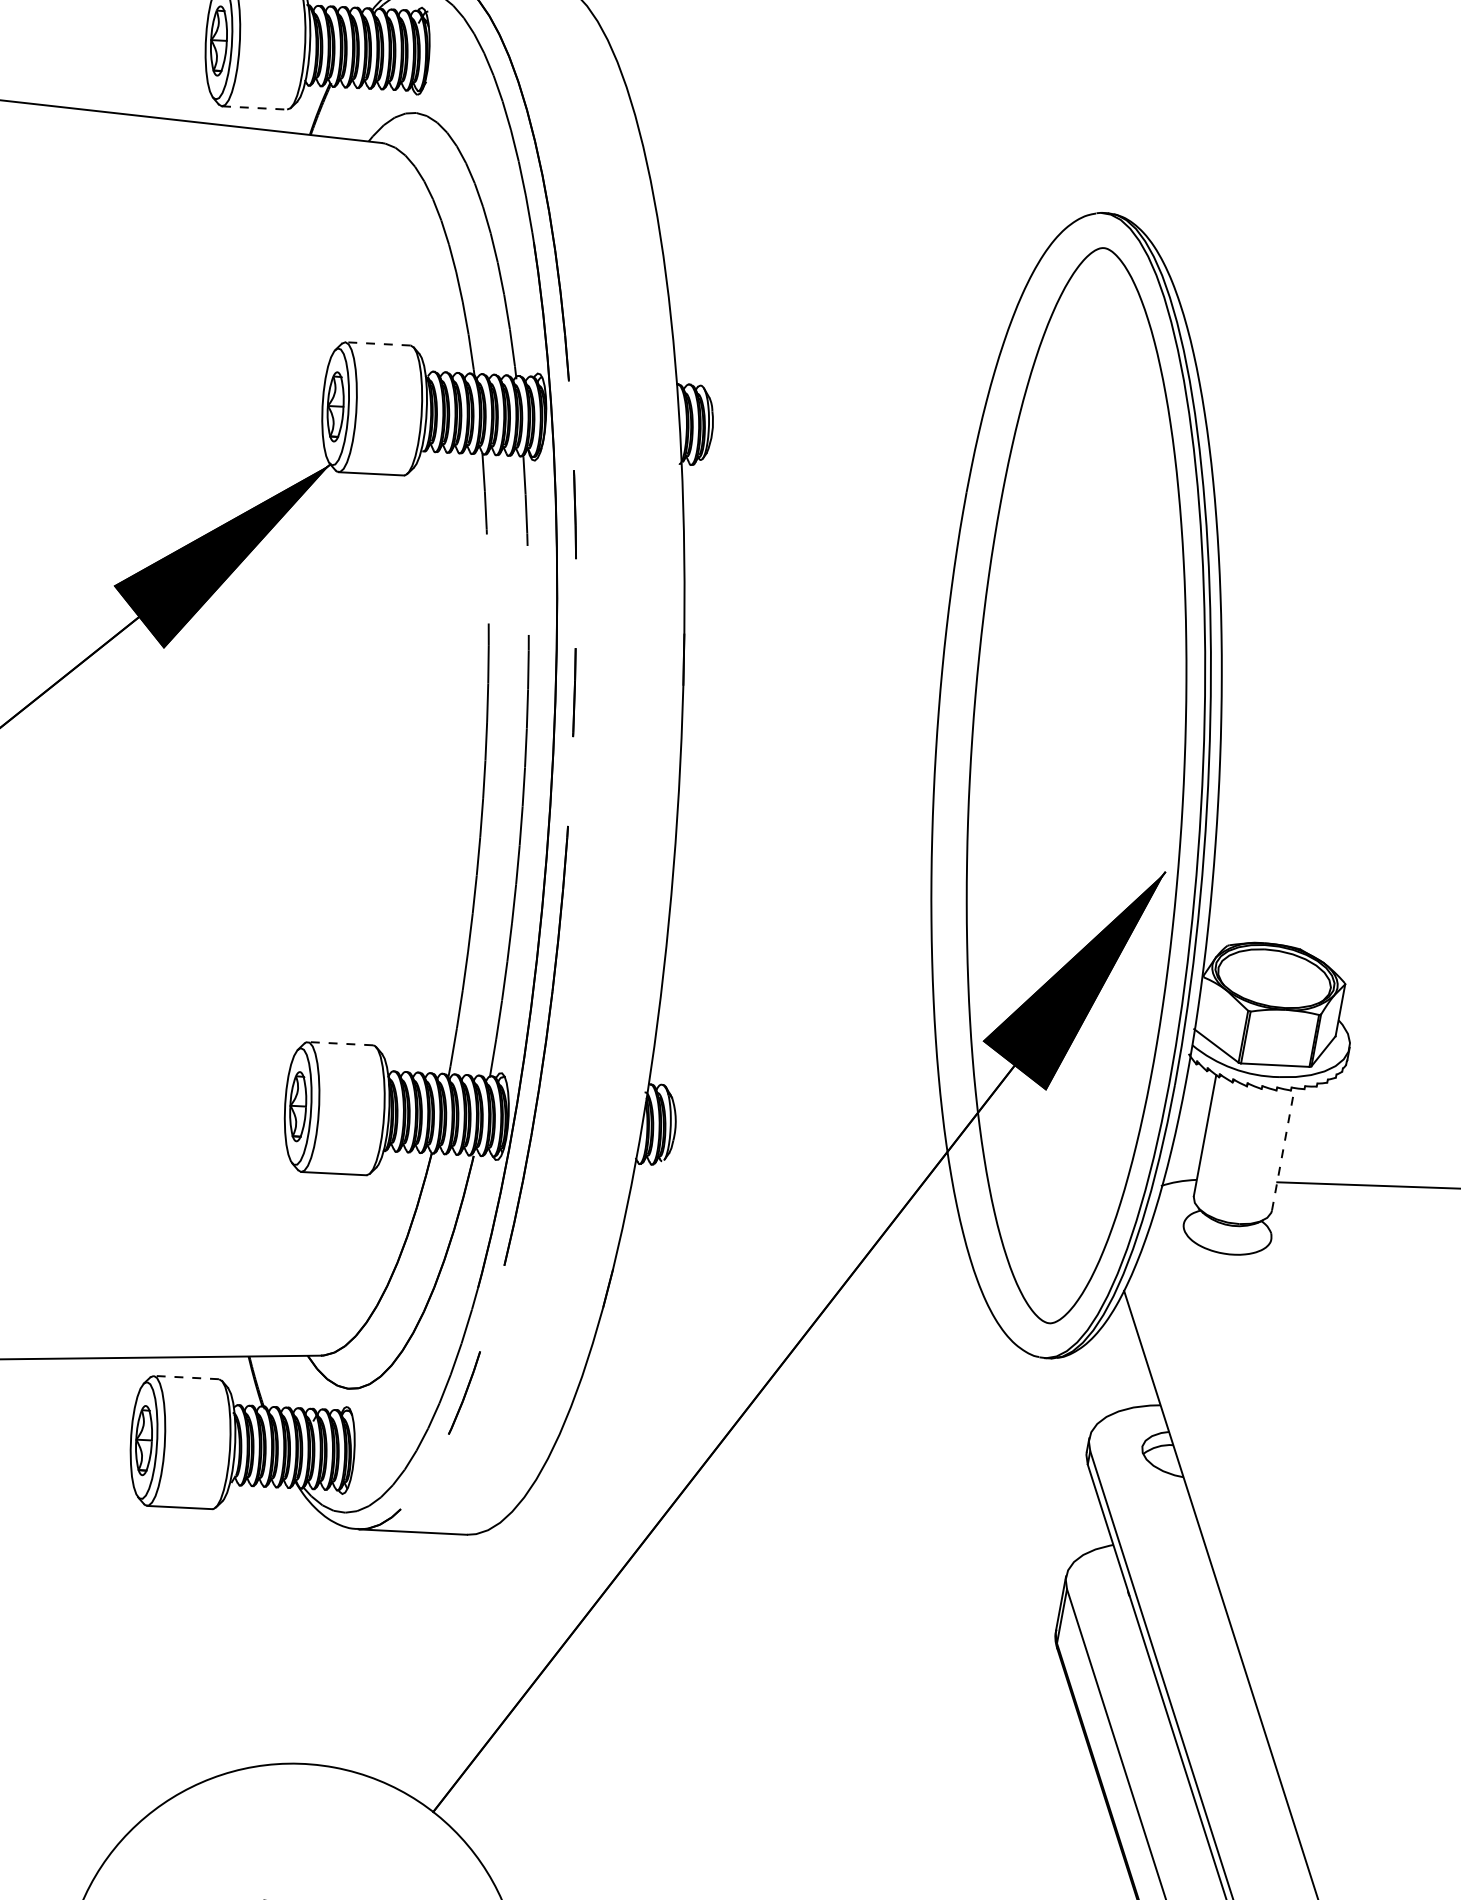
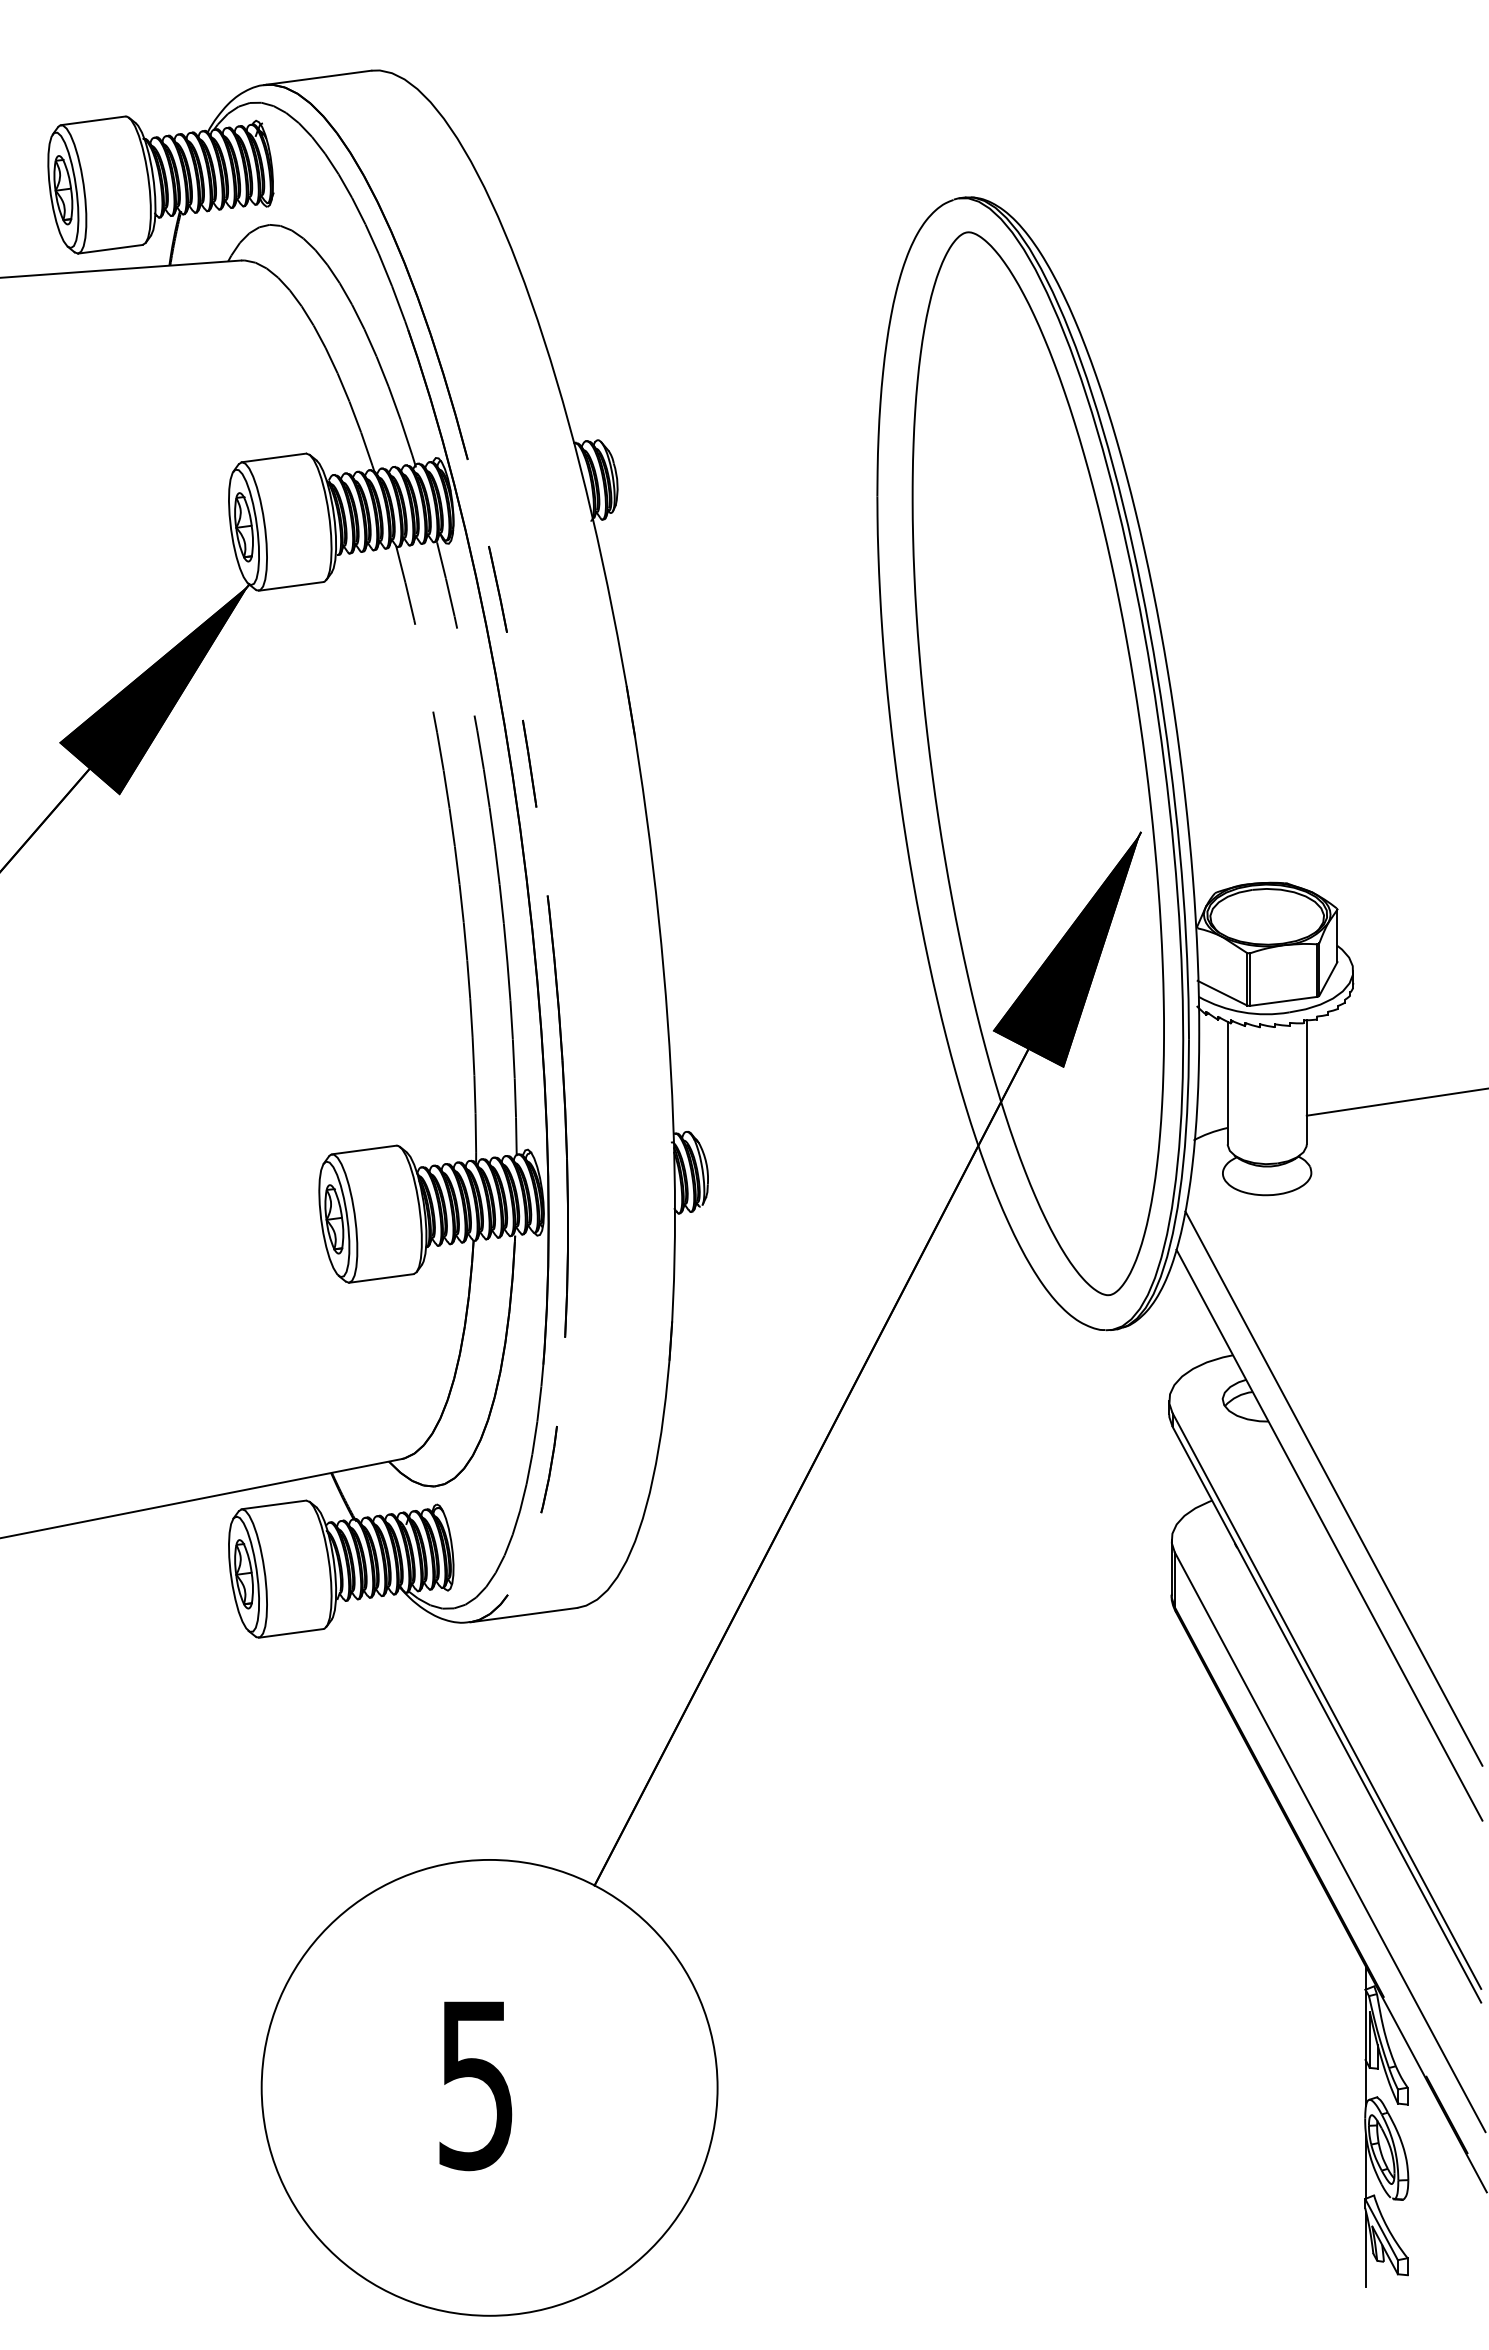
line: (254, 108) -> (110, 249), dashed -> solid
line: (377, 343) -> (273, 457), dashed -> solid
line: (340, 1044) -> (364, 1150), dashed -> solid
line: (1283, 1148) -> (1306, 1081), dashed -> solid
line: (185, 1377) -> (273, 1504), dashed -> solid
line: (1235, 1555) -> (1333, 1488), added

